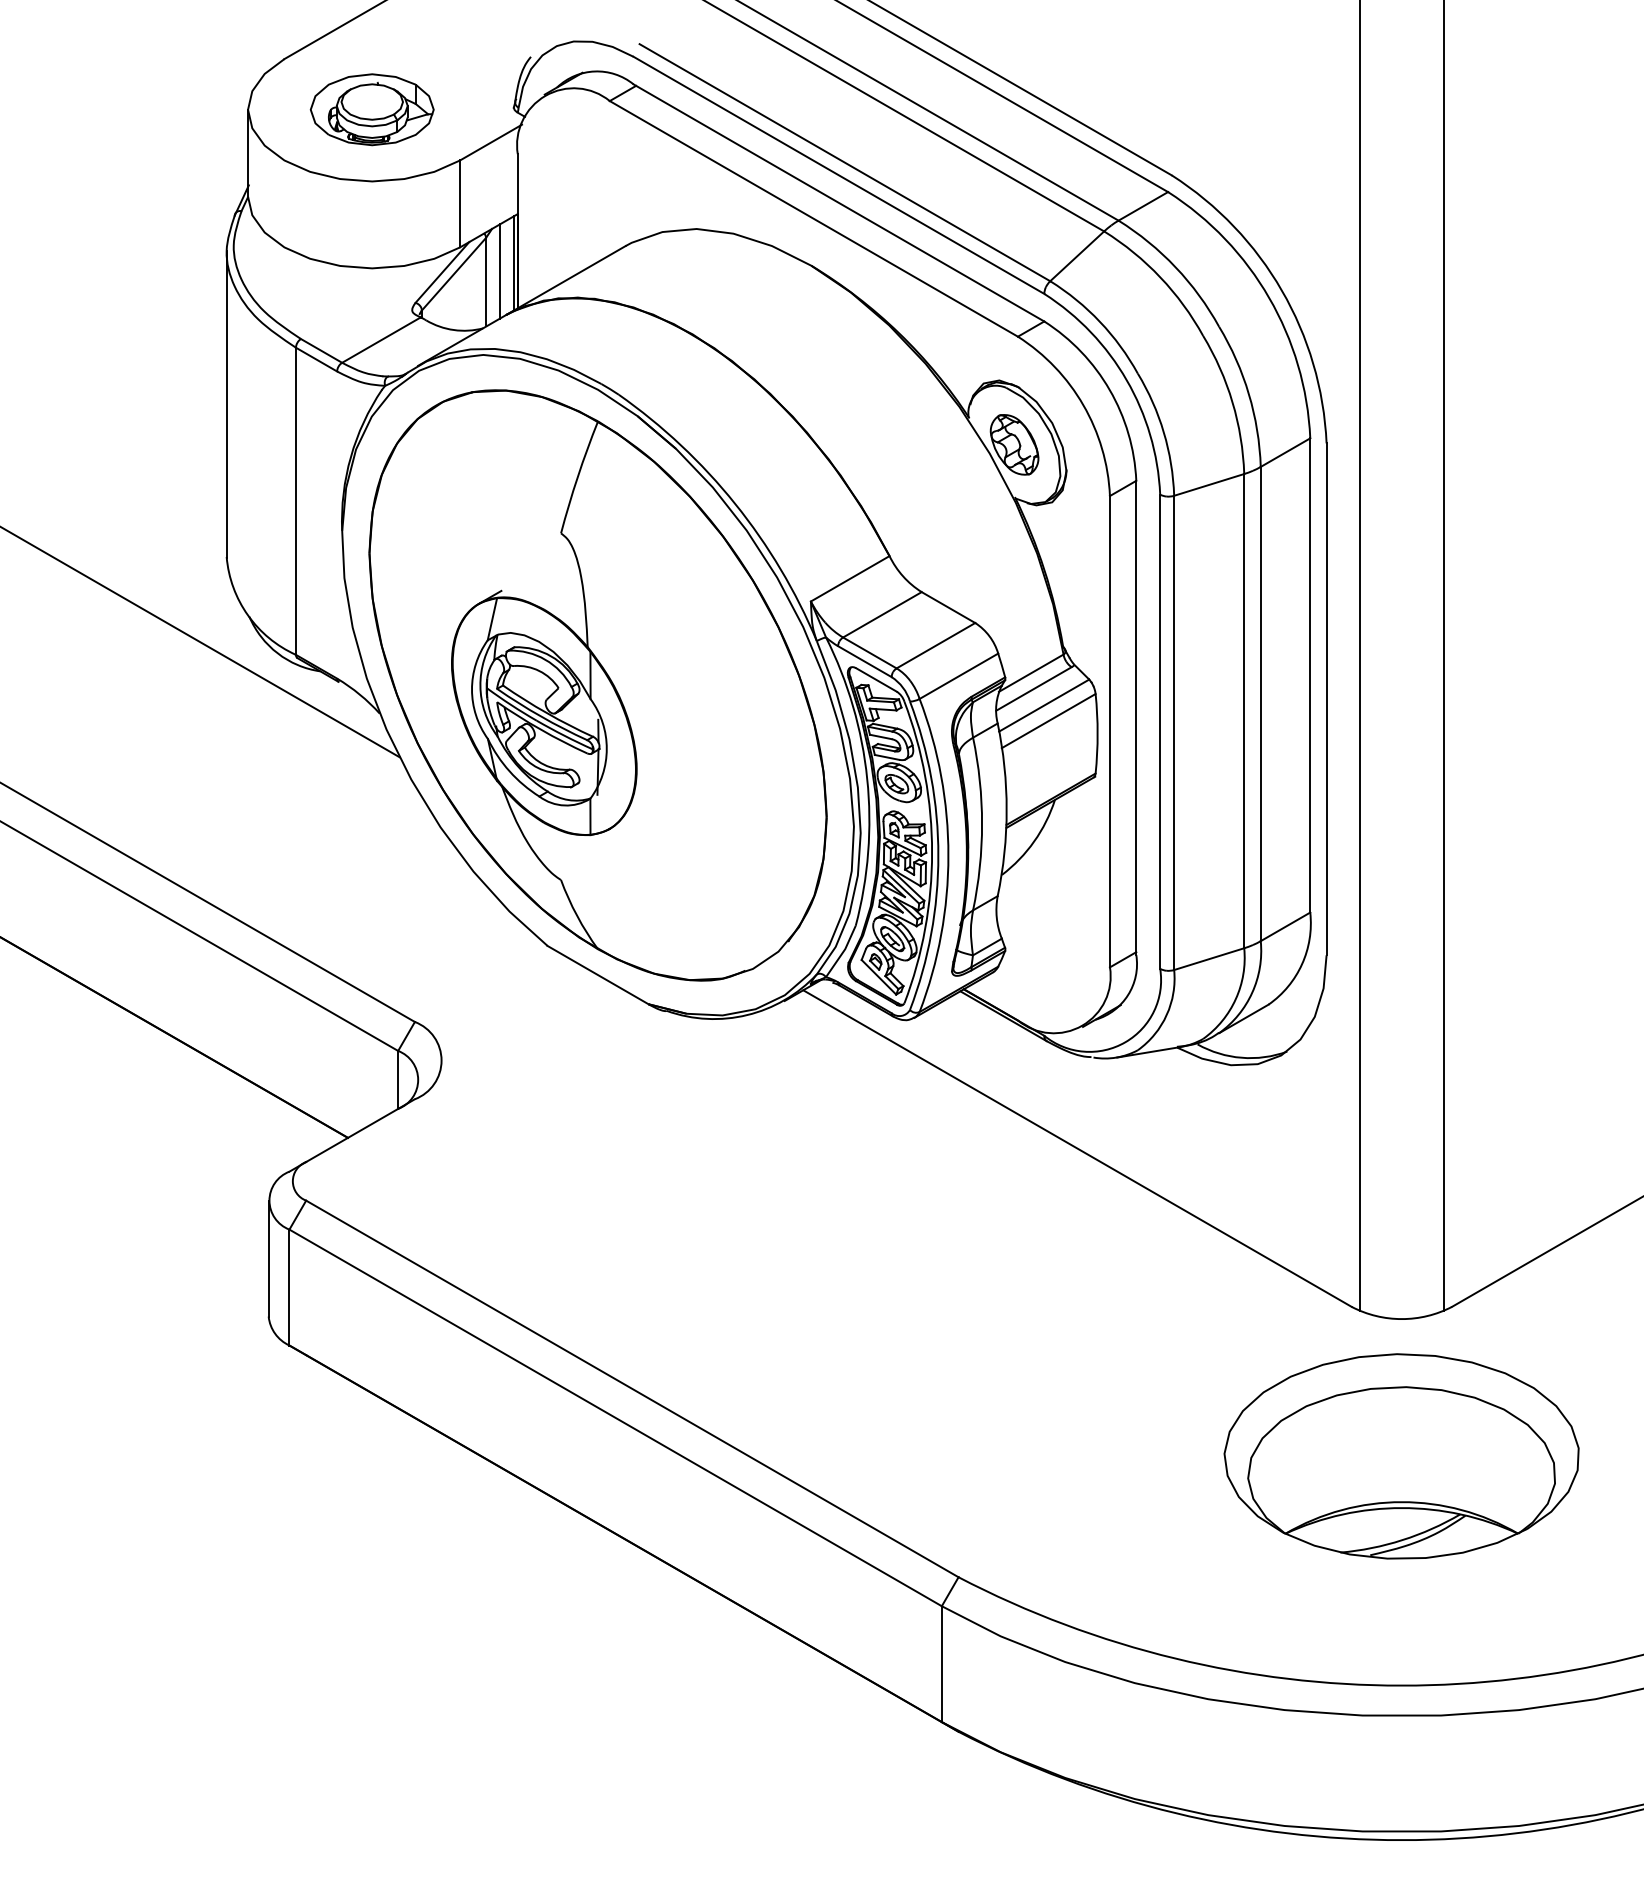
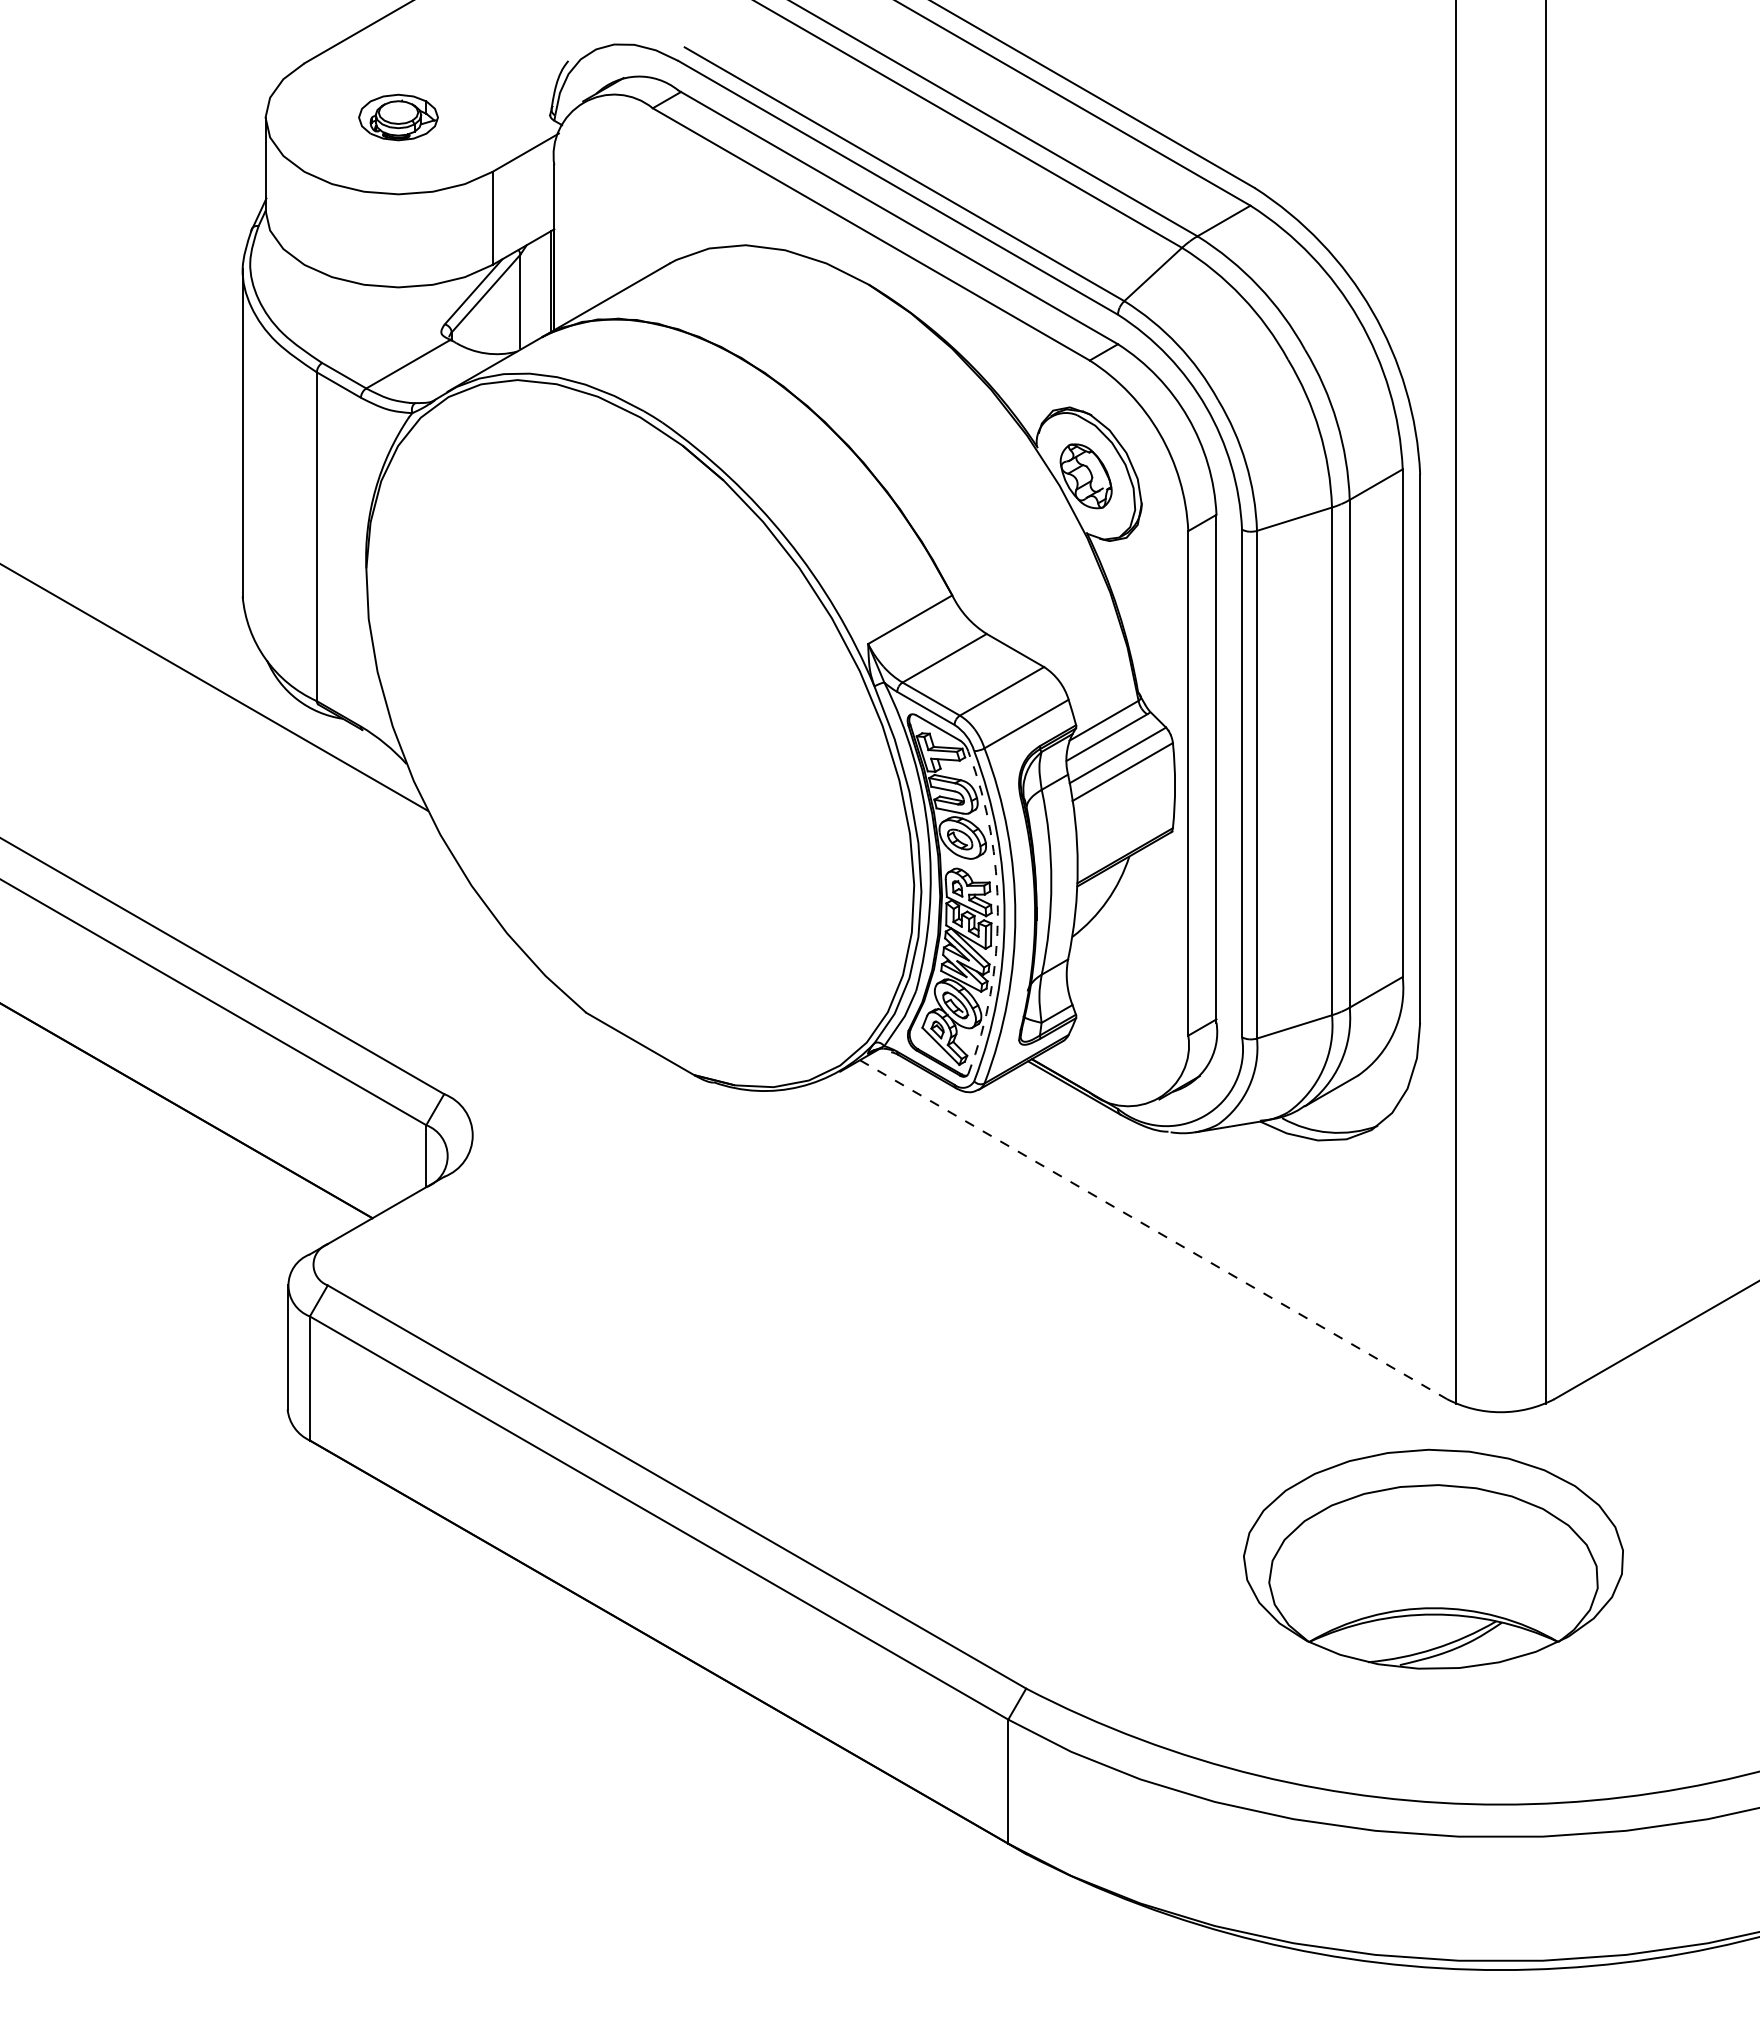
part: (372, 109) -> (398, 117), size x0.6
line: (500, 271) -> (535, 290), removed
part: (597, 685) -> (639, 733), removed
arc: (931, 852) -> (997, 912), solid -> dashed
line: (1077, 1148) -> (1153, 1229), solid -> dashed
part: (1401, 1455) -> (1433, 1558), moved

